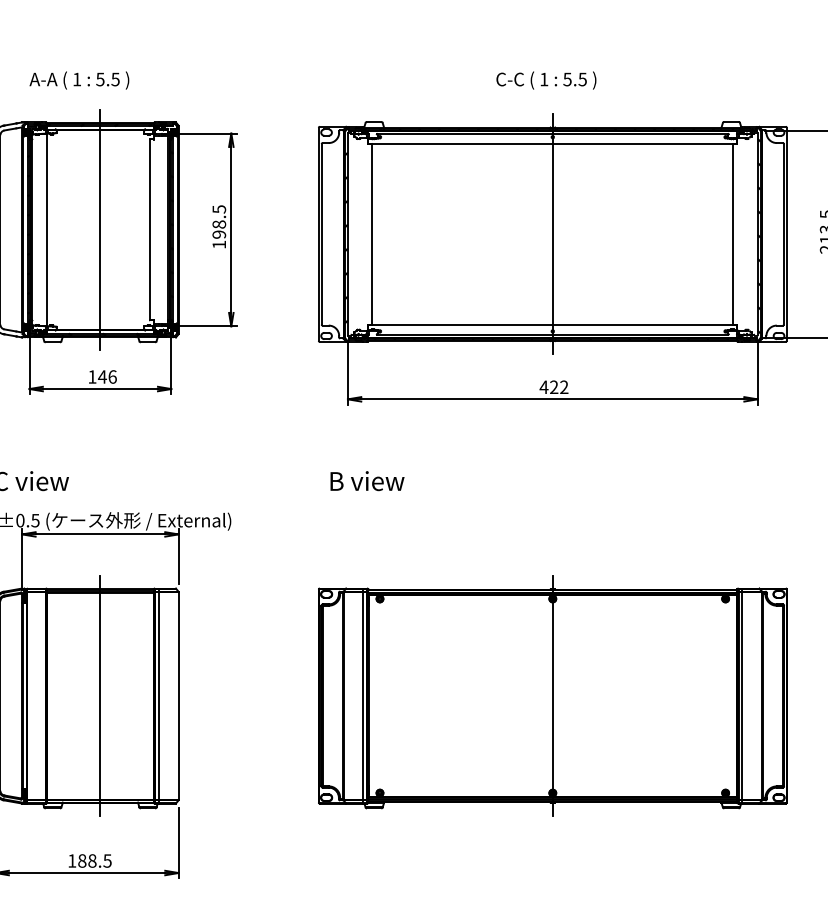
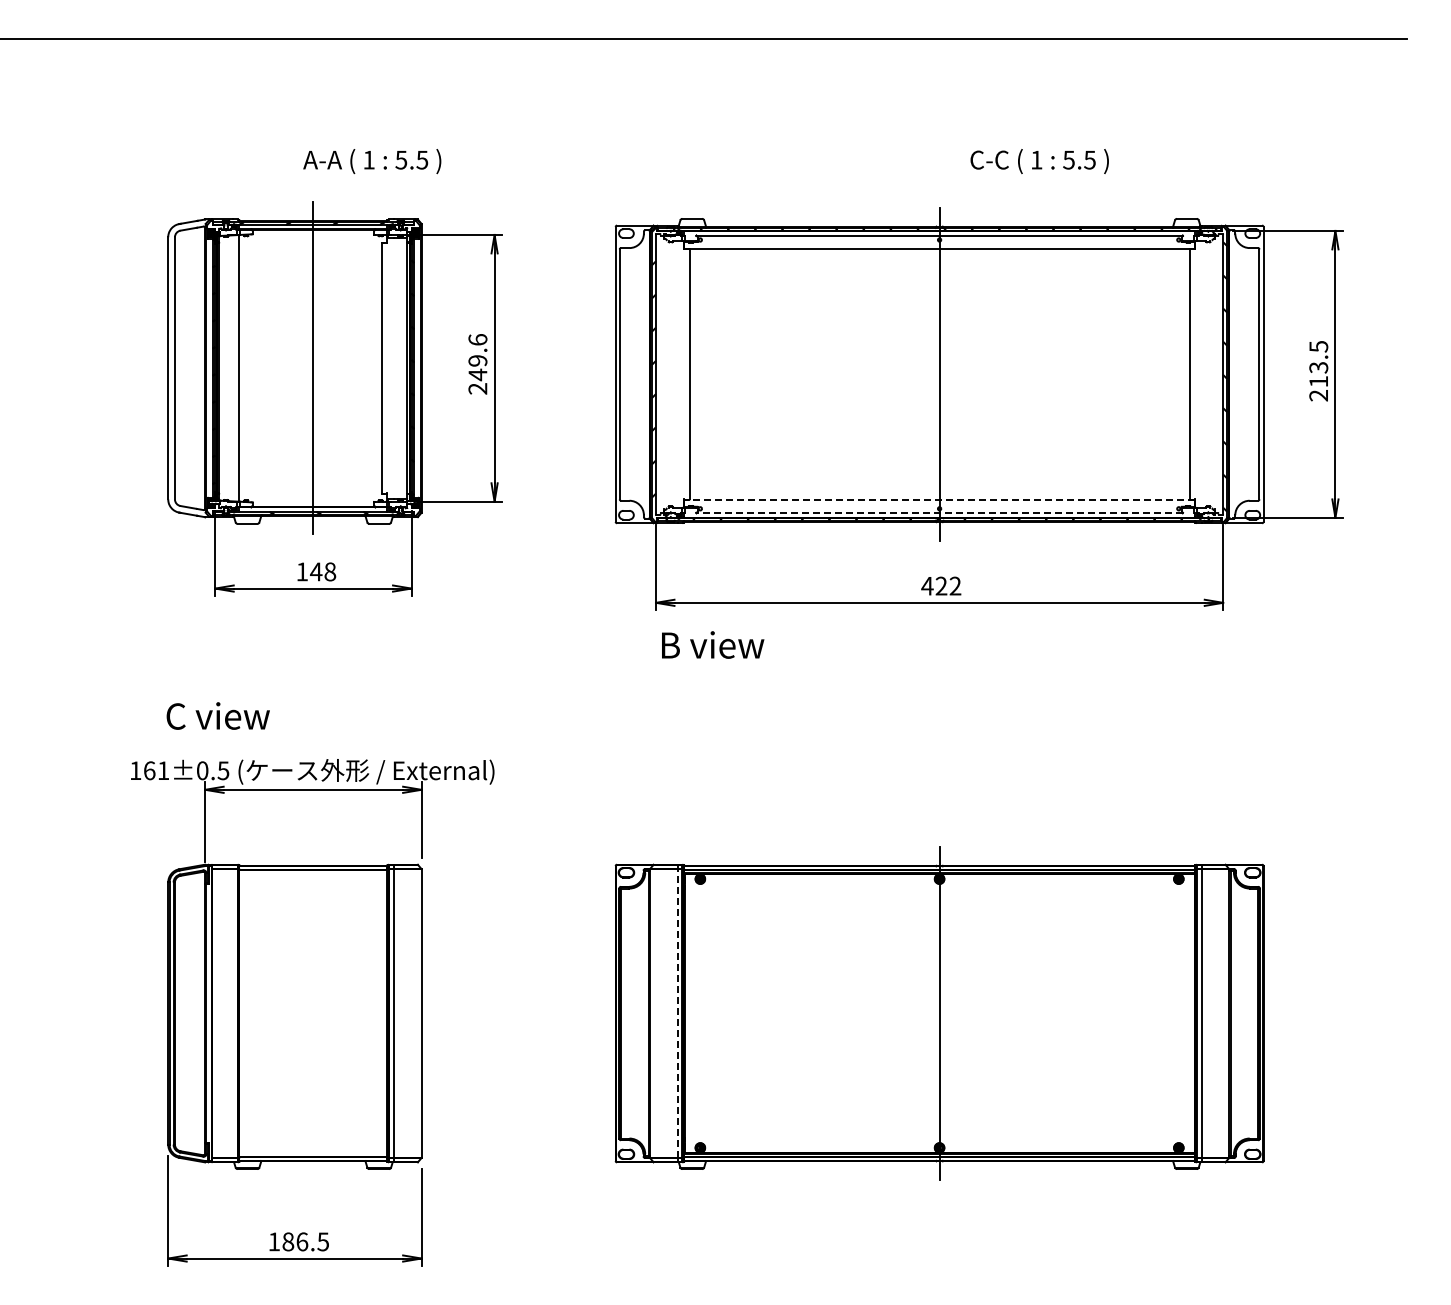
text: (79, 80) -> (372, 161), moved
text: (546, 80) -> (1039, 161), moved
text: (218, 227) -> (477, 364), 198.5 -> 249.6
line: (552, 325) -> (939, 500), solid -> dashed
line: (552, 334) -> (939, 513), solid -> dashed
text: (112, 376) -> (330, 571), 146 -> 148
text: (367, 480) -> (713, 644), moved
line: (100, 696) -> (313, 1013), removed
line: (363, 696) -> (677, 1013), solid -> dashed
text: (92, 860) -> (302, 1241), 188.5 -> 186.5

